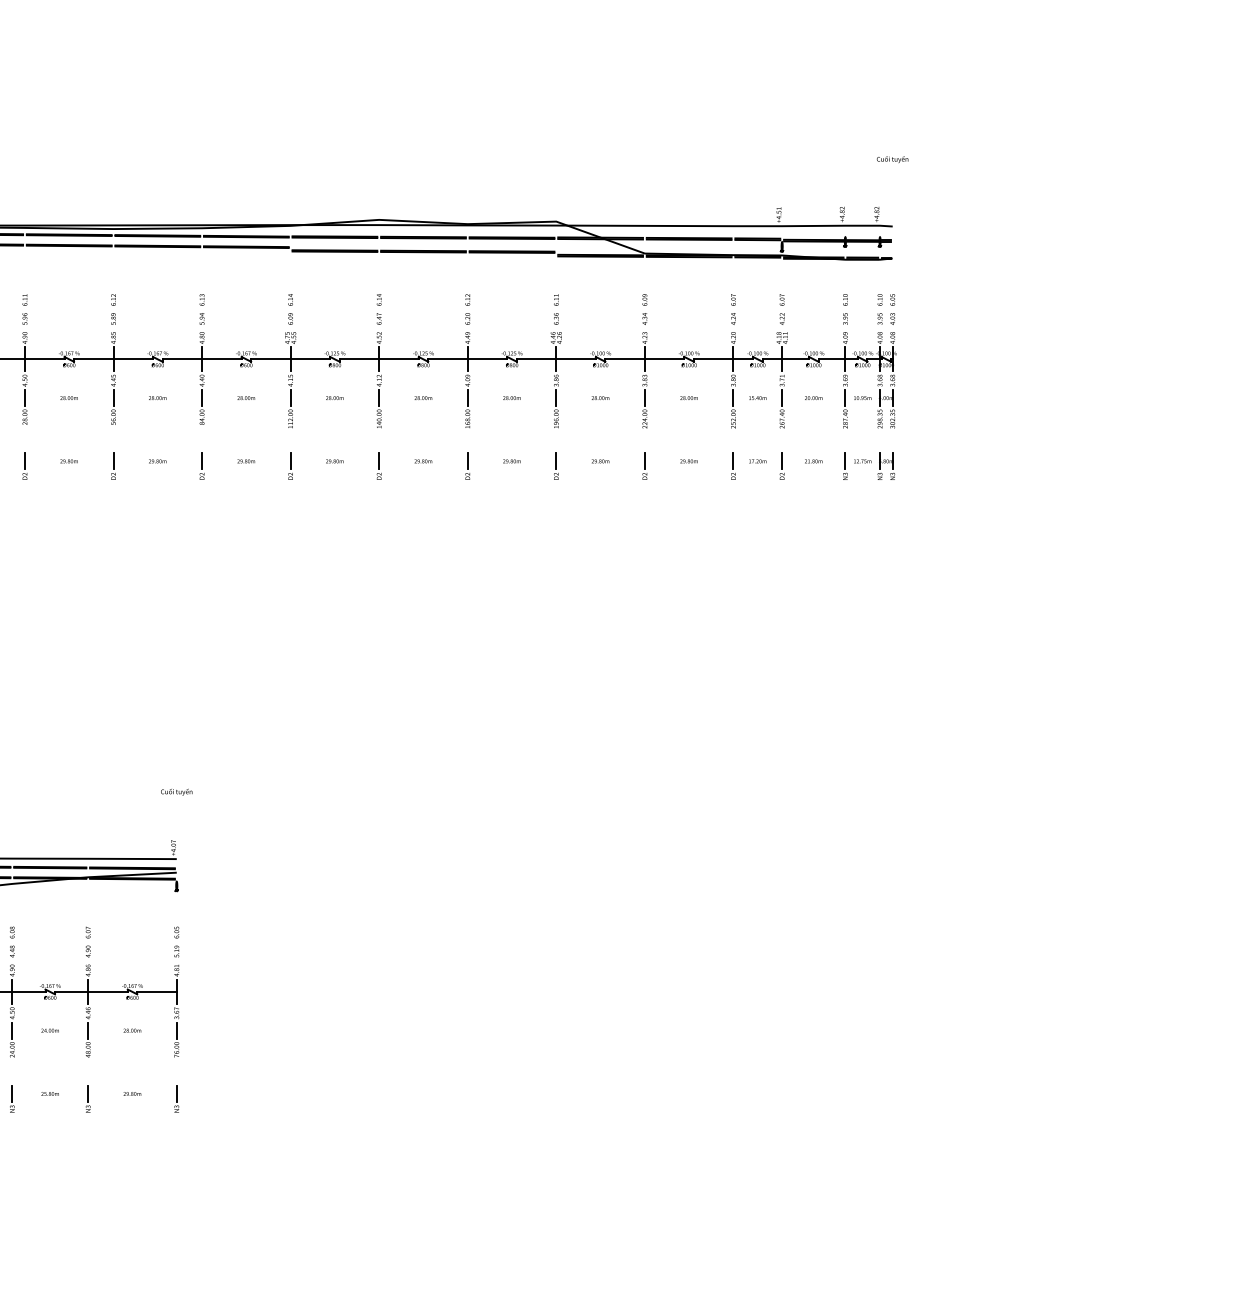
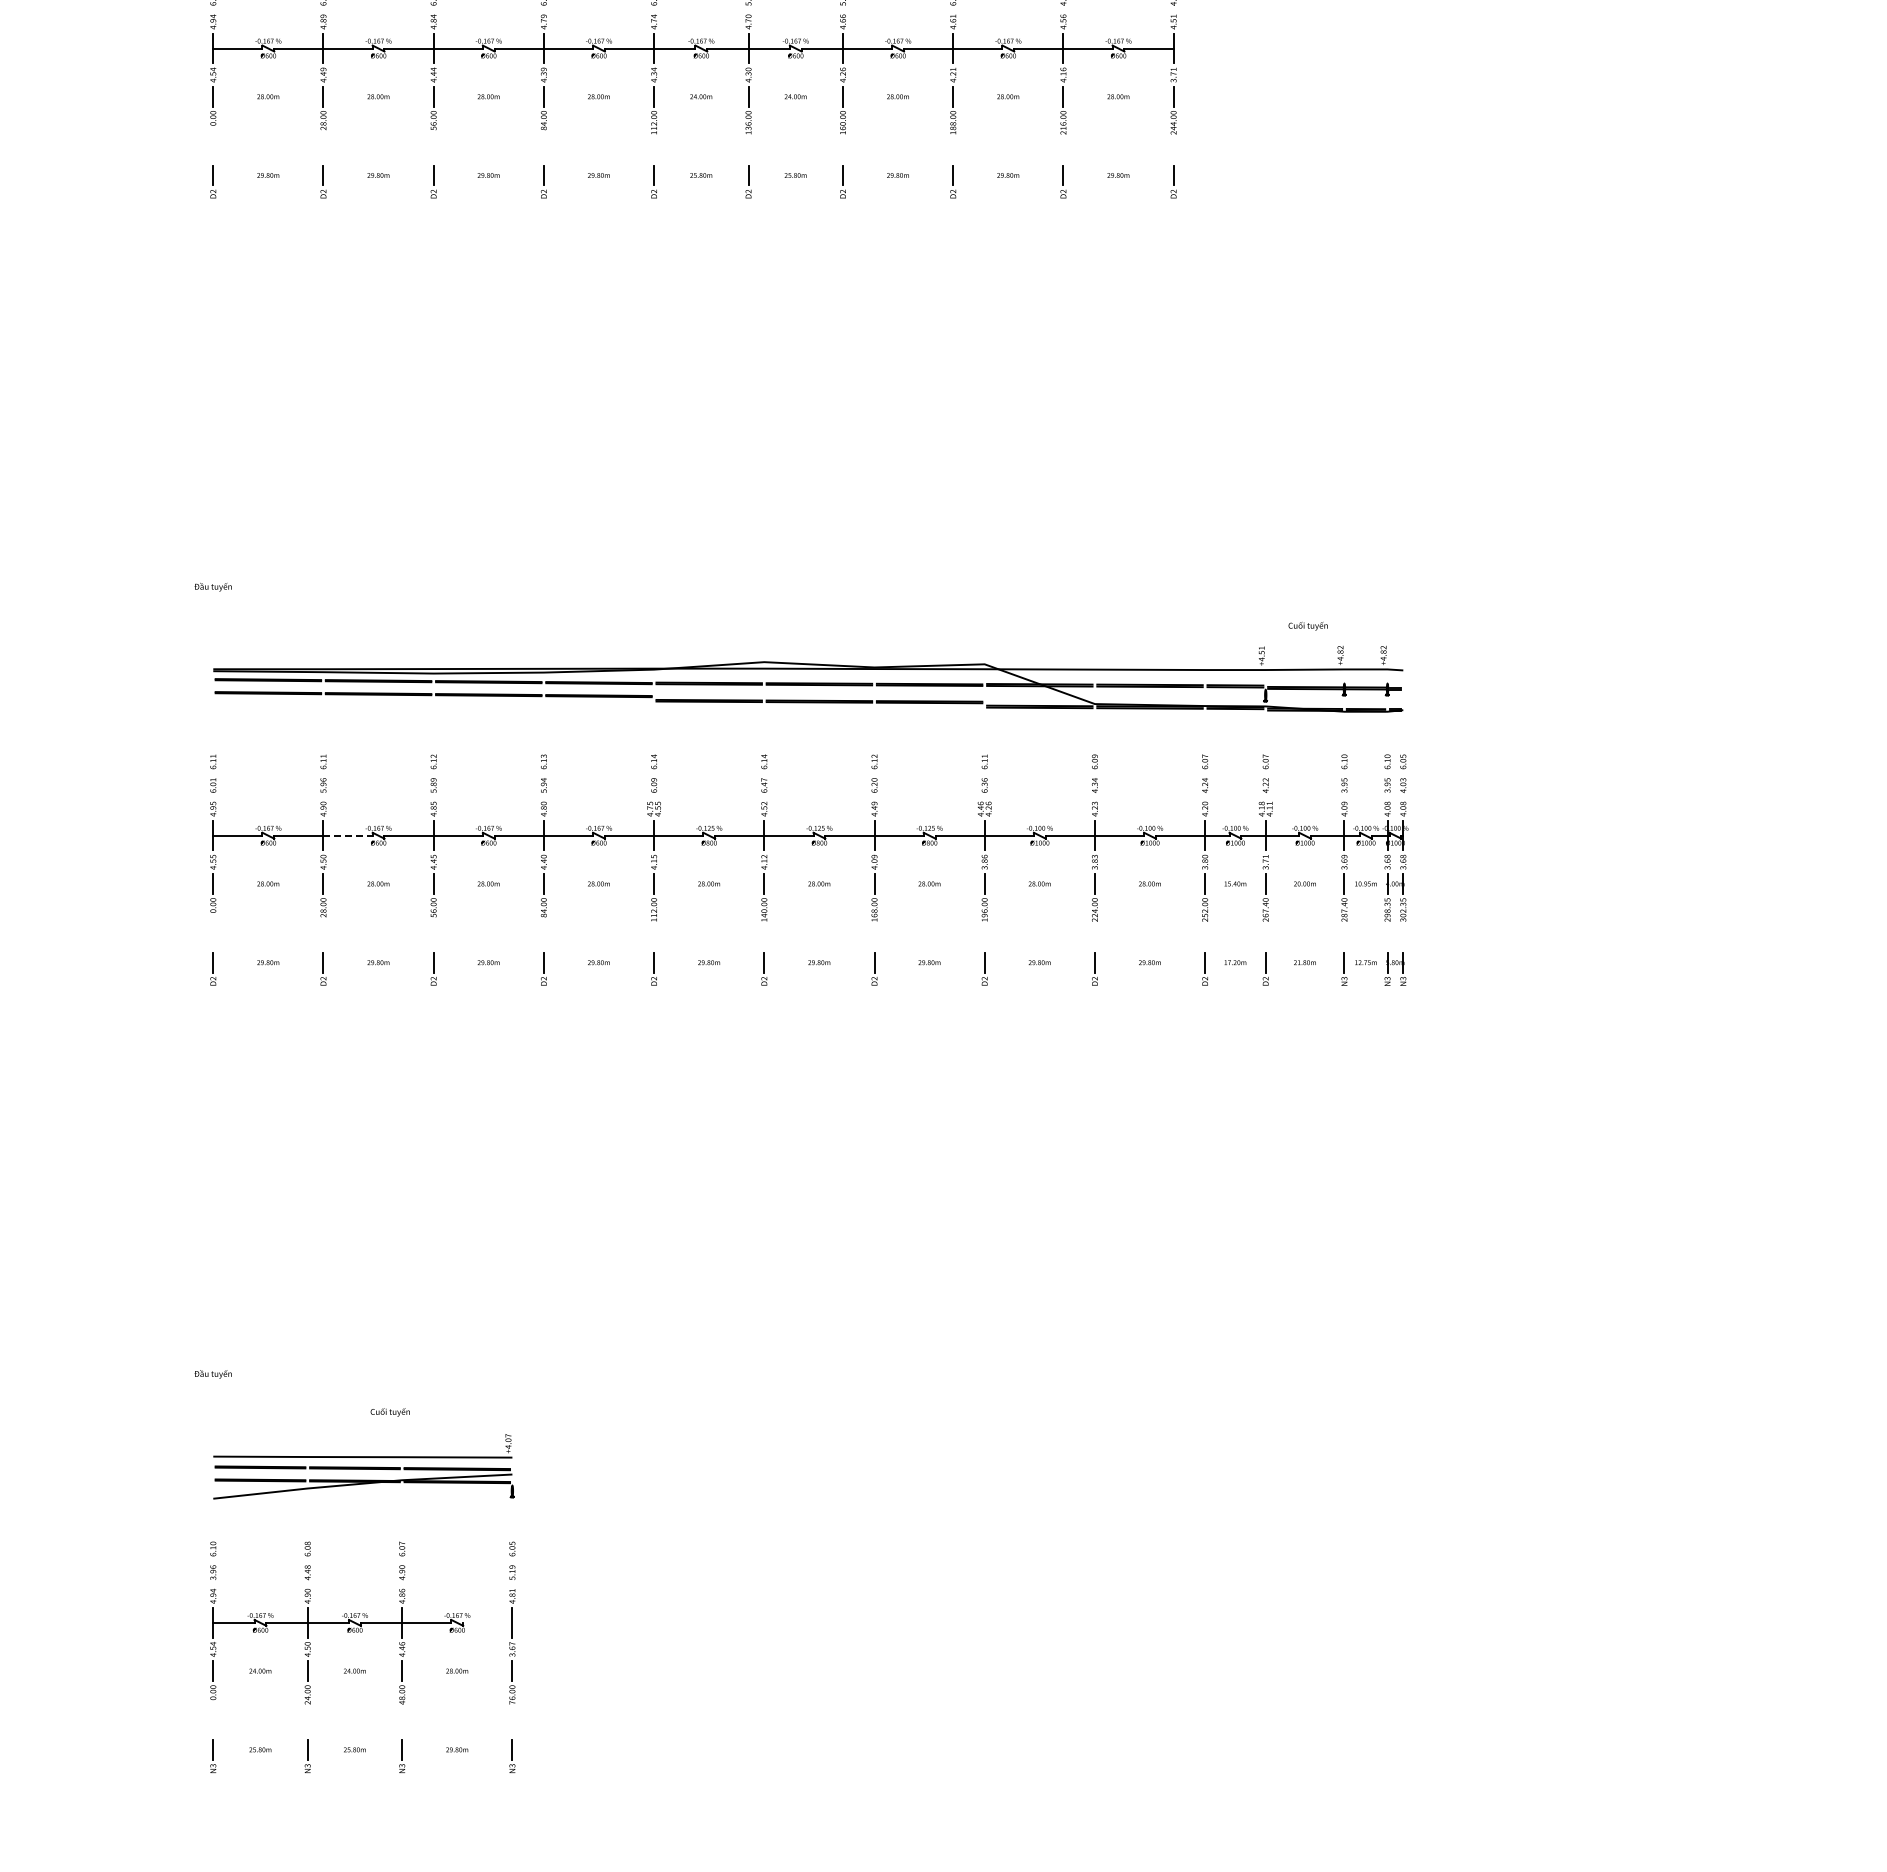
text: (892, 159) -> (1307, 626), moved
line: (45, 359) -> (348, 835), solid -> dashed
text: (176, 792) -> (389, 1412), moved
line: (156, 991) -> (487, 1622), removed

